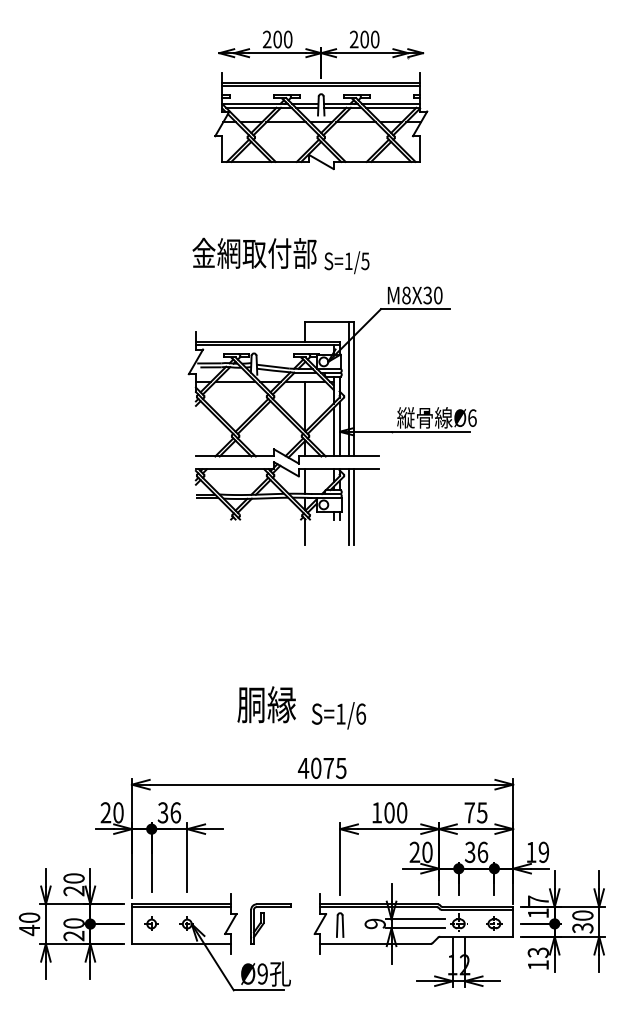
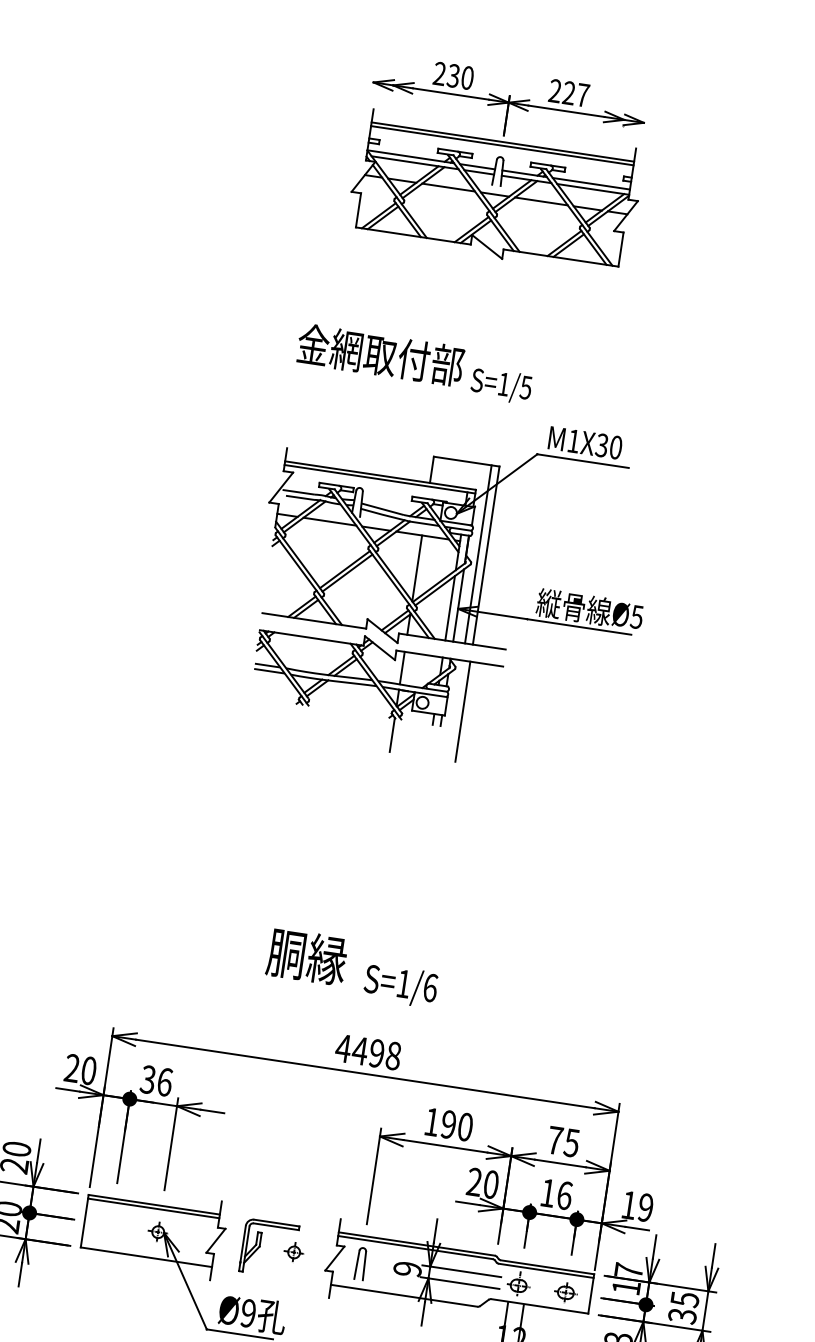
text: (277, 39) -> (453, 75), 200 -> 230
text: (369, 39) -> (575, 94), 200 -> 227
text: (406, 295) -> (573, 441), M8X30 -> M1X30
text: (472, 417) -> (637, 616), Ø6 -> Ø5
line: (348, 506) -> (455, 709), removed
text: (328, 767) -> (376, 1052), 4075 -> 4498
text: (389, 812) -> (448, 1124), 100 -> 190
text: (469, 852) -> (547, 1193), 36 -> 16
text: (582, 915) -> (684, 1299), 30 -> 35
part: (151, 923) -> (293, 1251), moved

